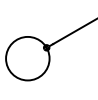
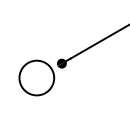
circle: (27, 58) -> (36, 77), size x0.6

